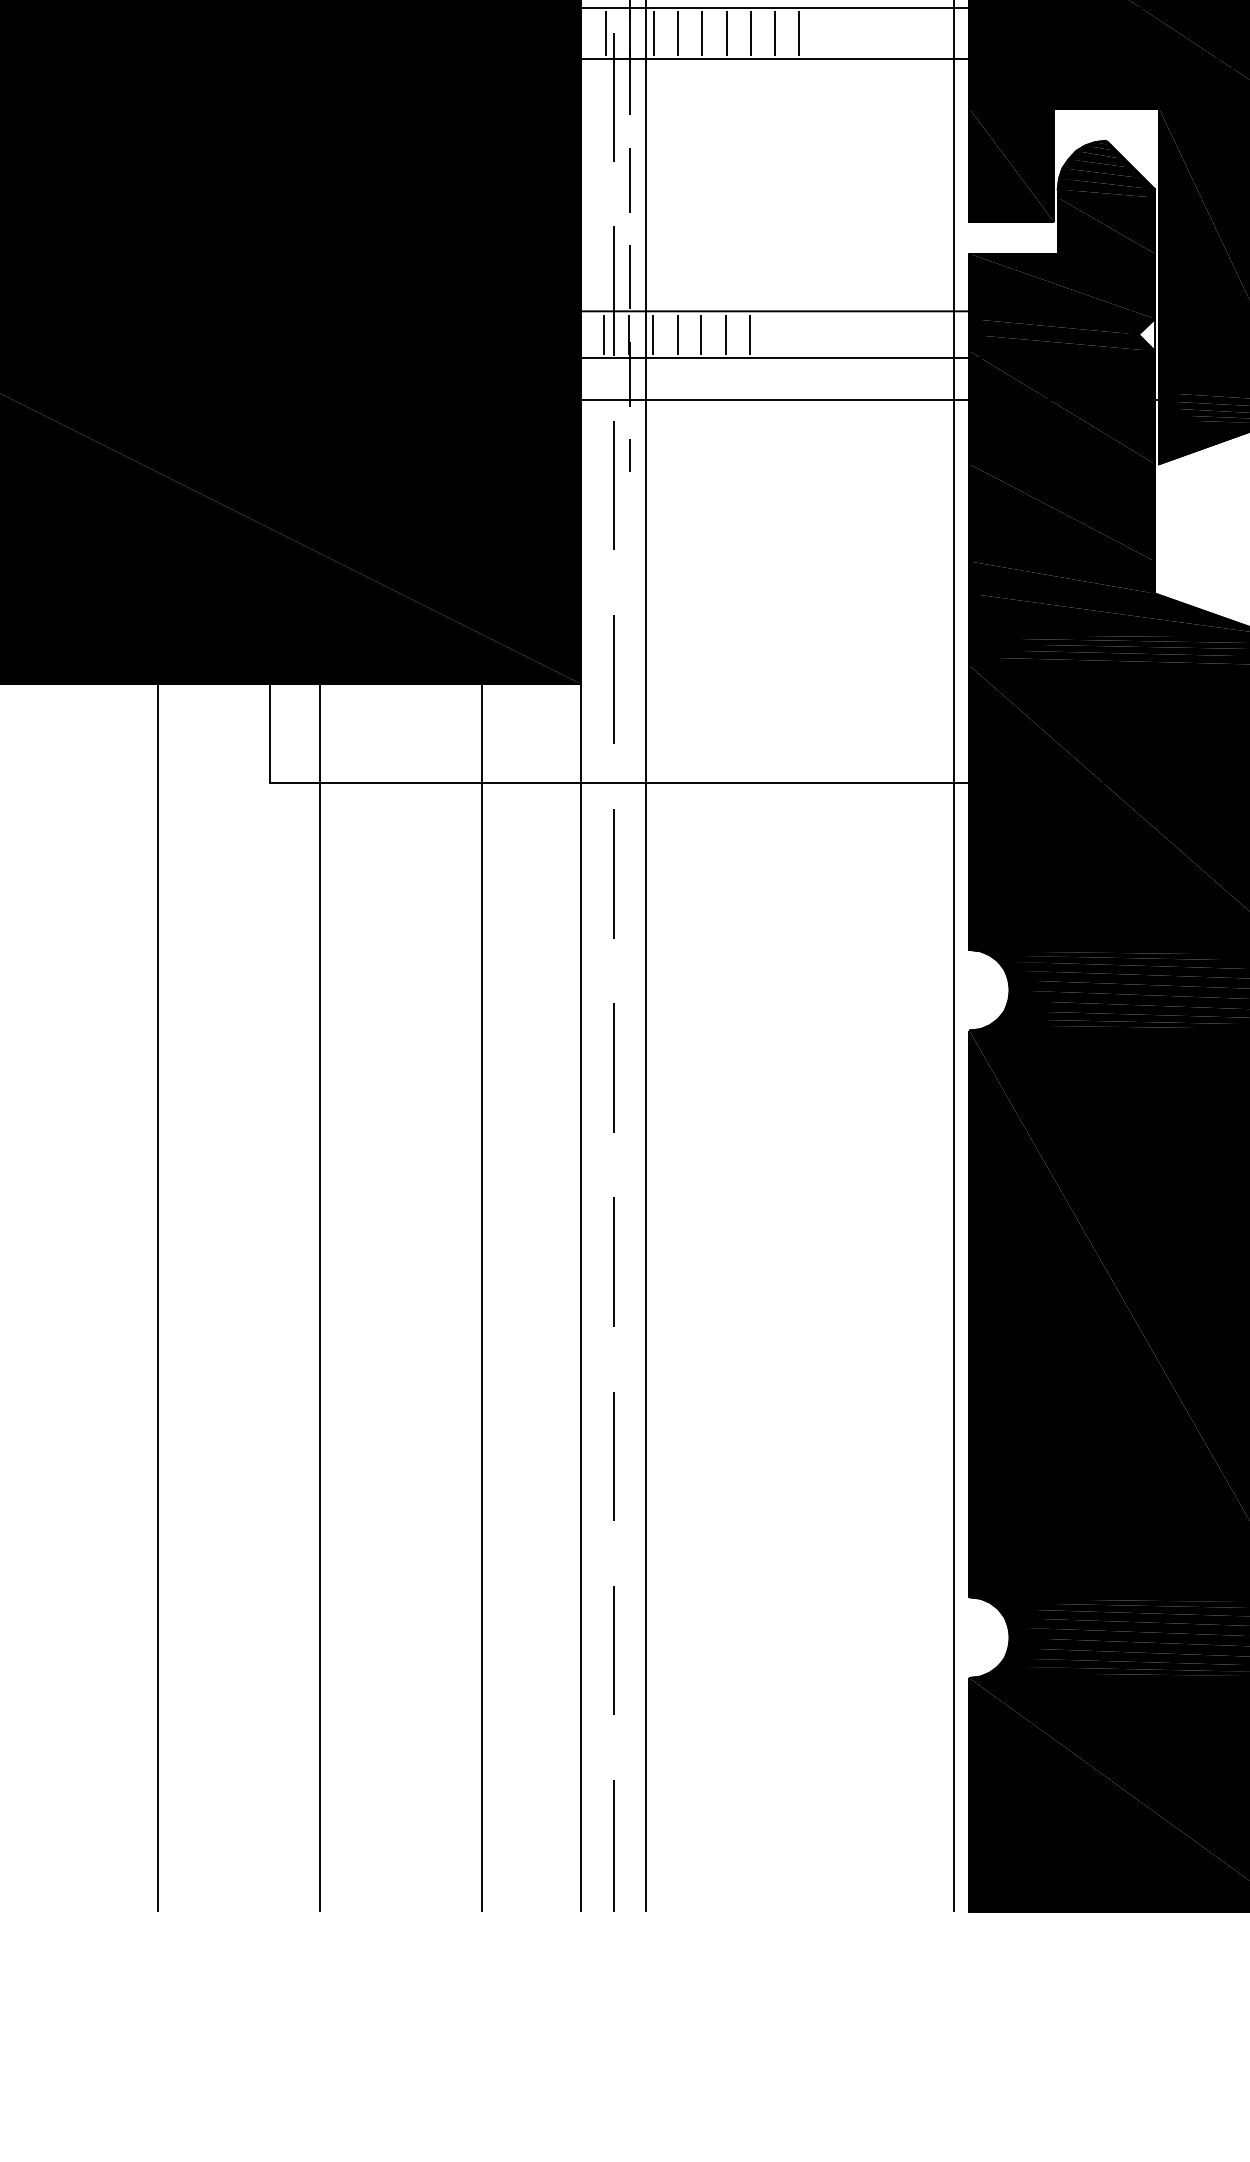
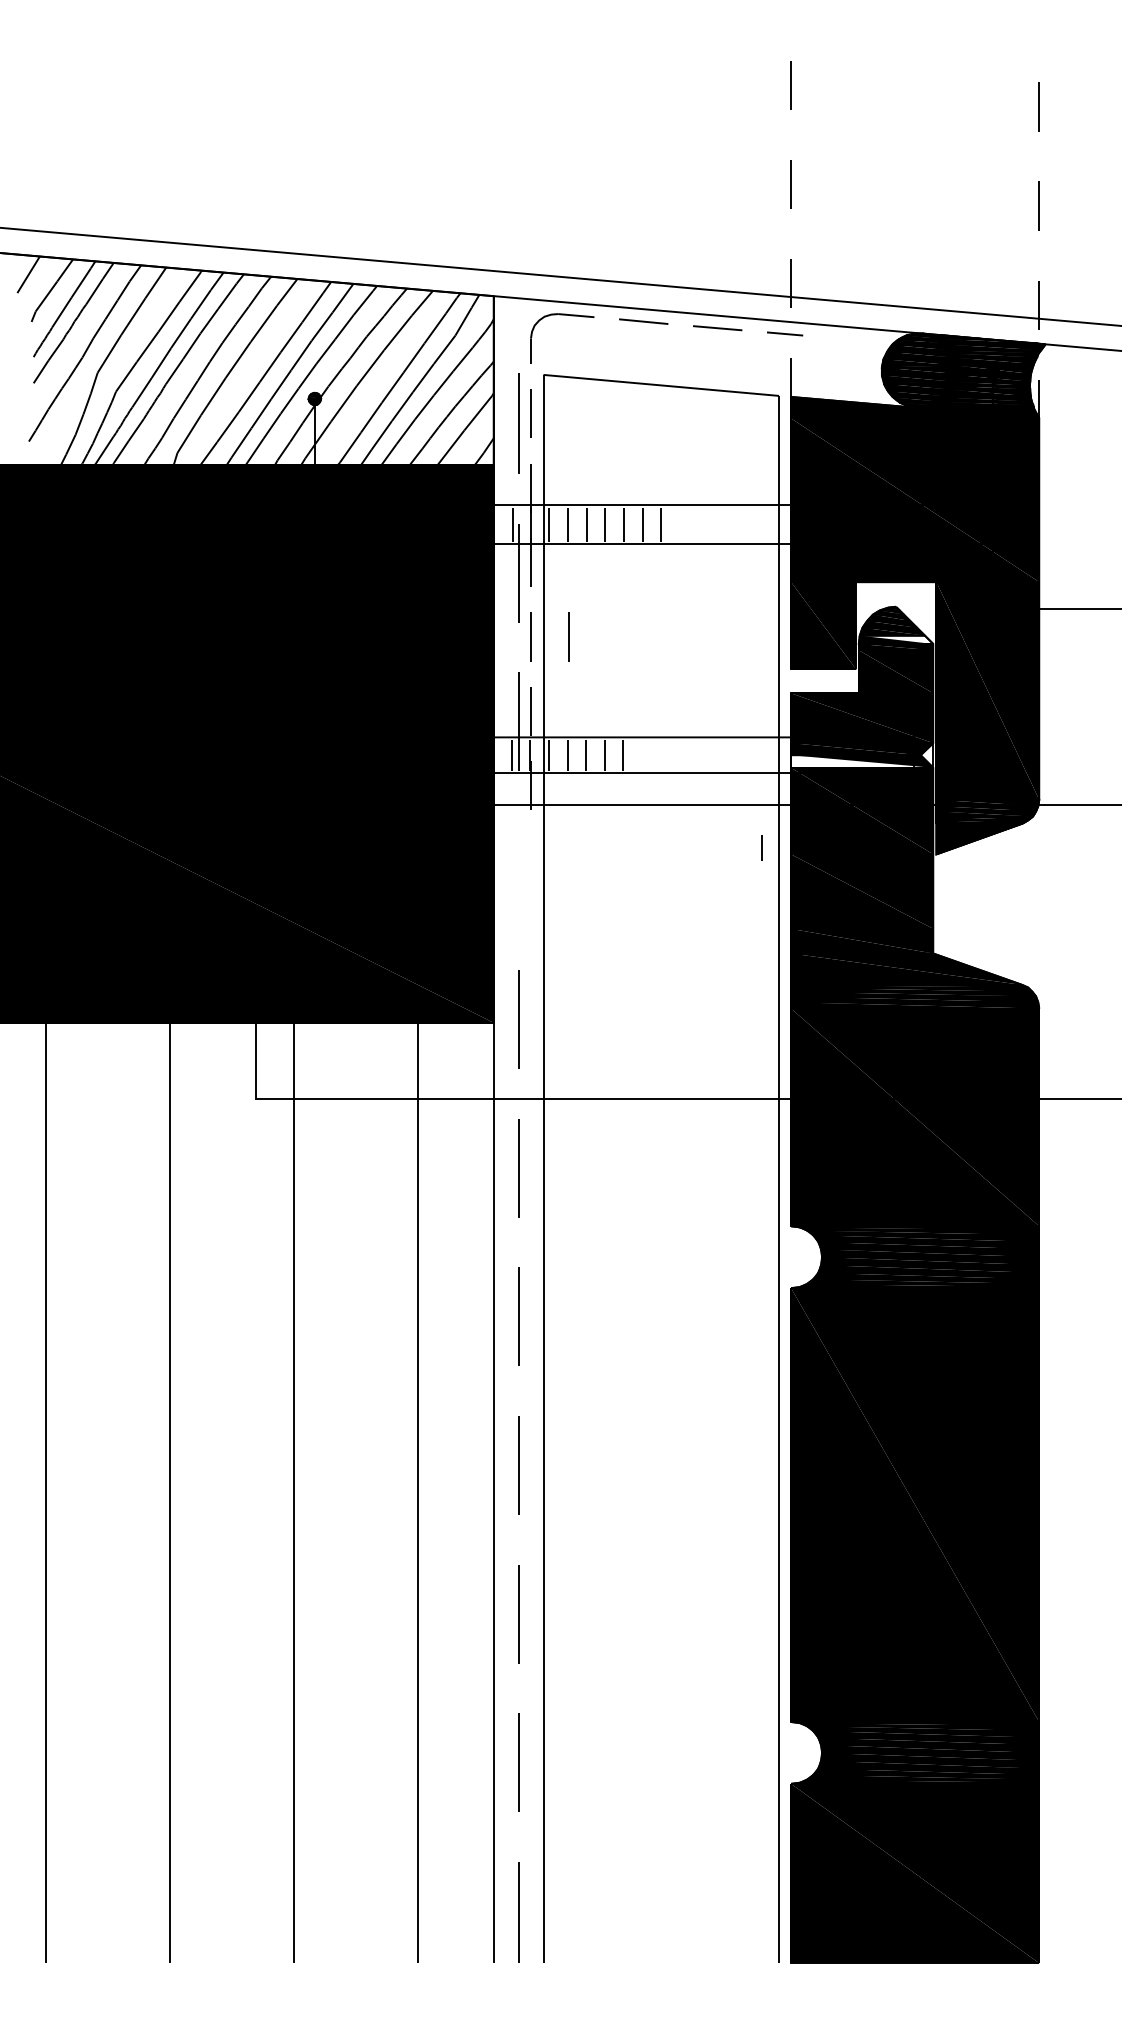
line: (678, 179) -> (568, 636), added
fill: (1106, 183) -> (896, 639), removed
fill: (1062, 342) -> (862, 761), removed
line: (628, 455) -> (761, 847), moved
line: (613, 485) -> (518, 870), removed

